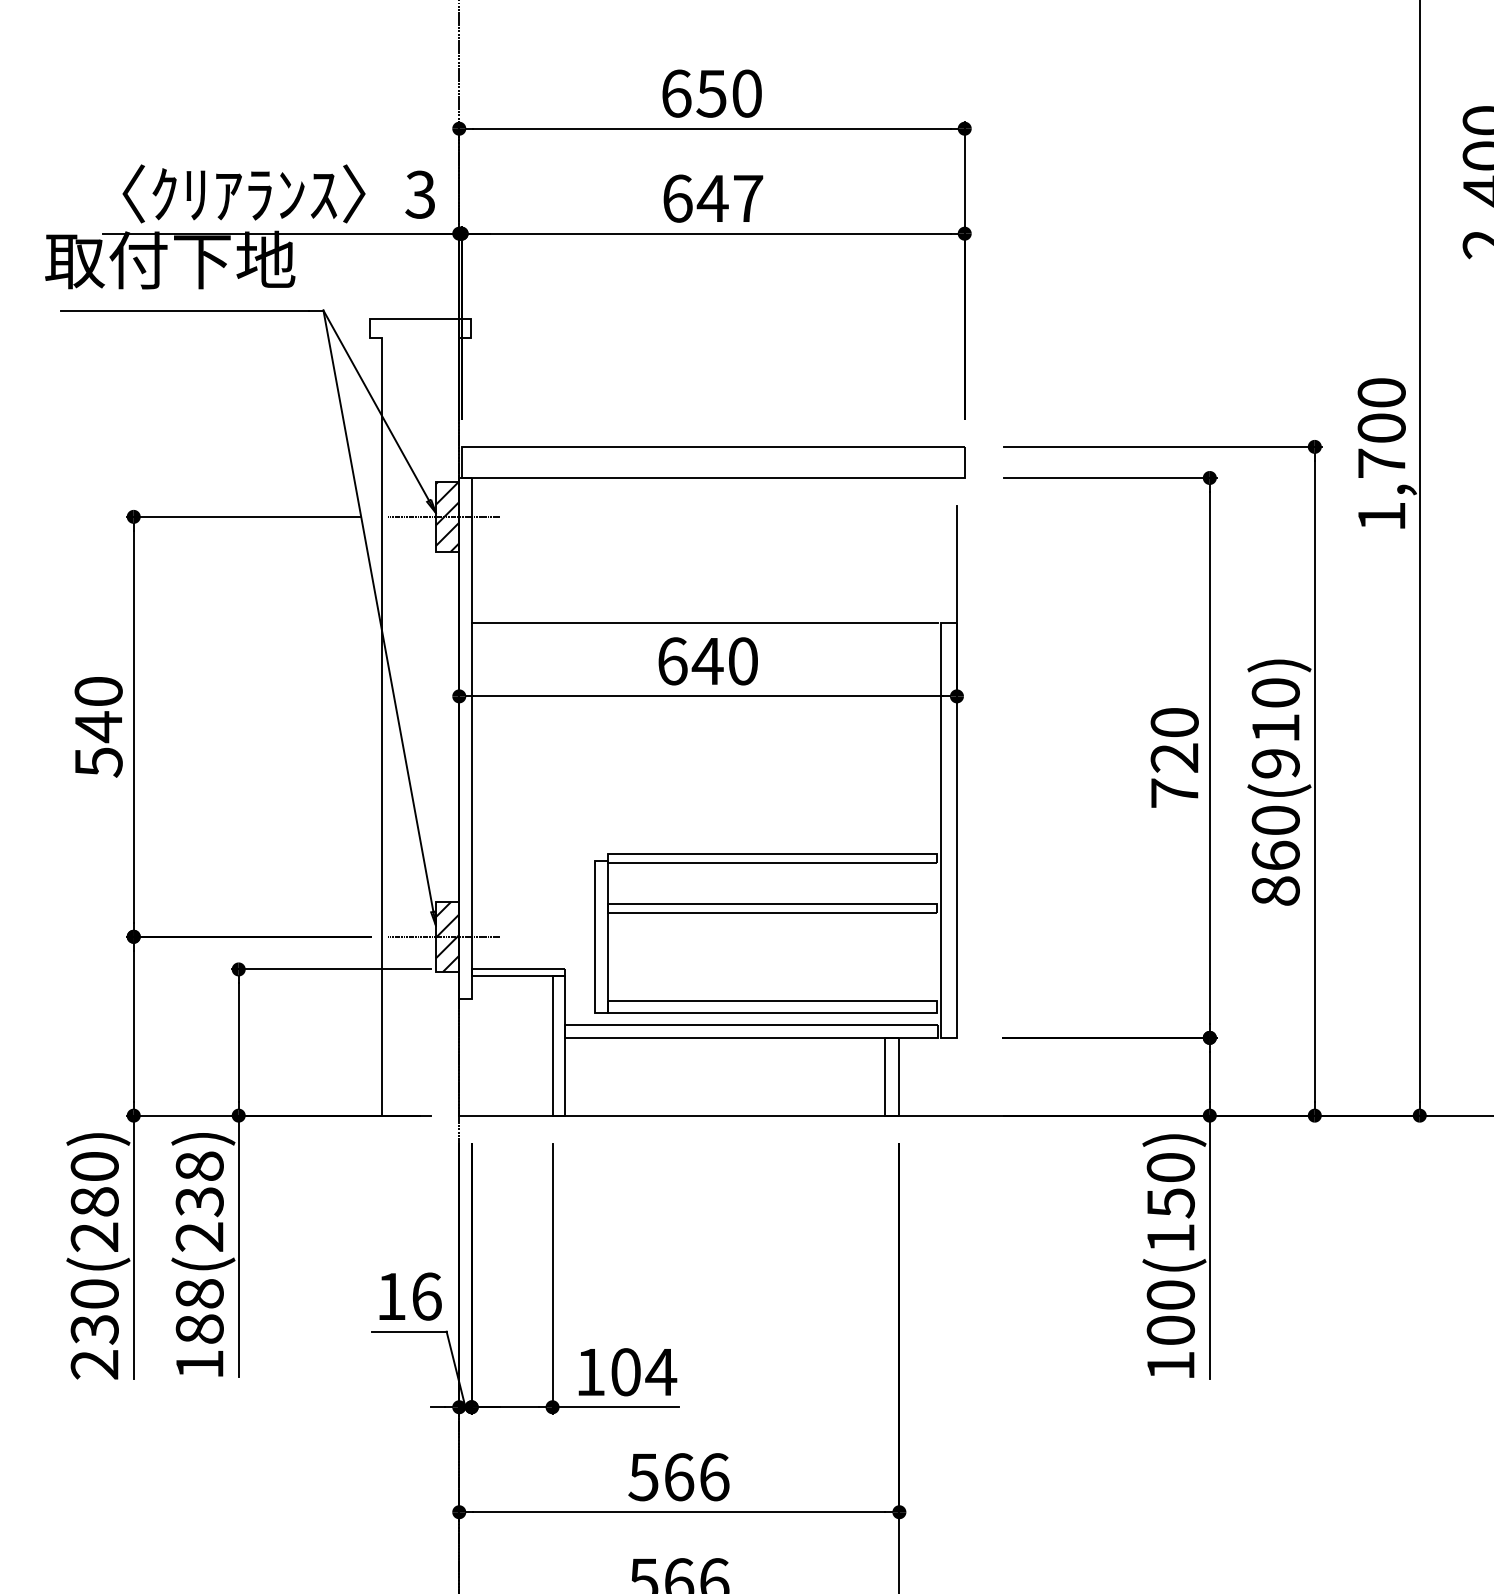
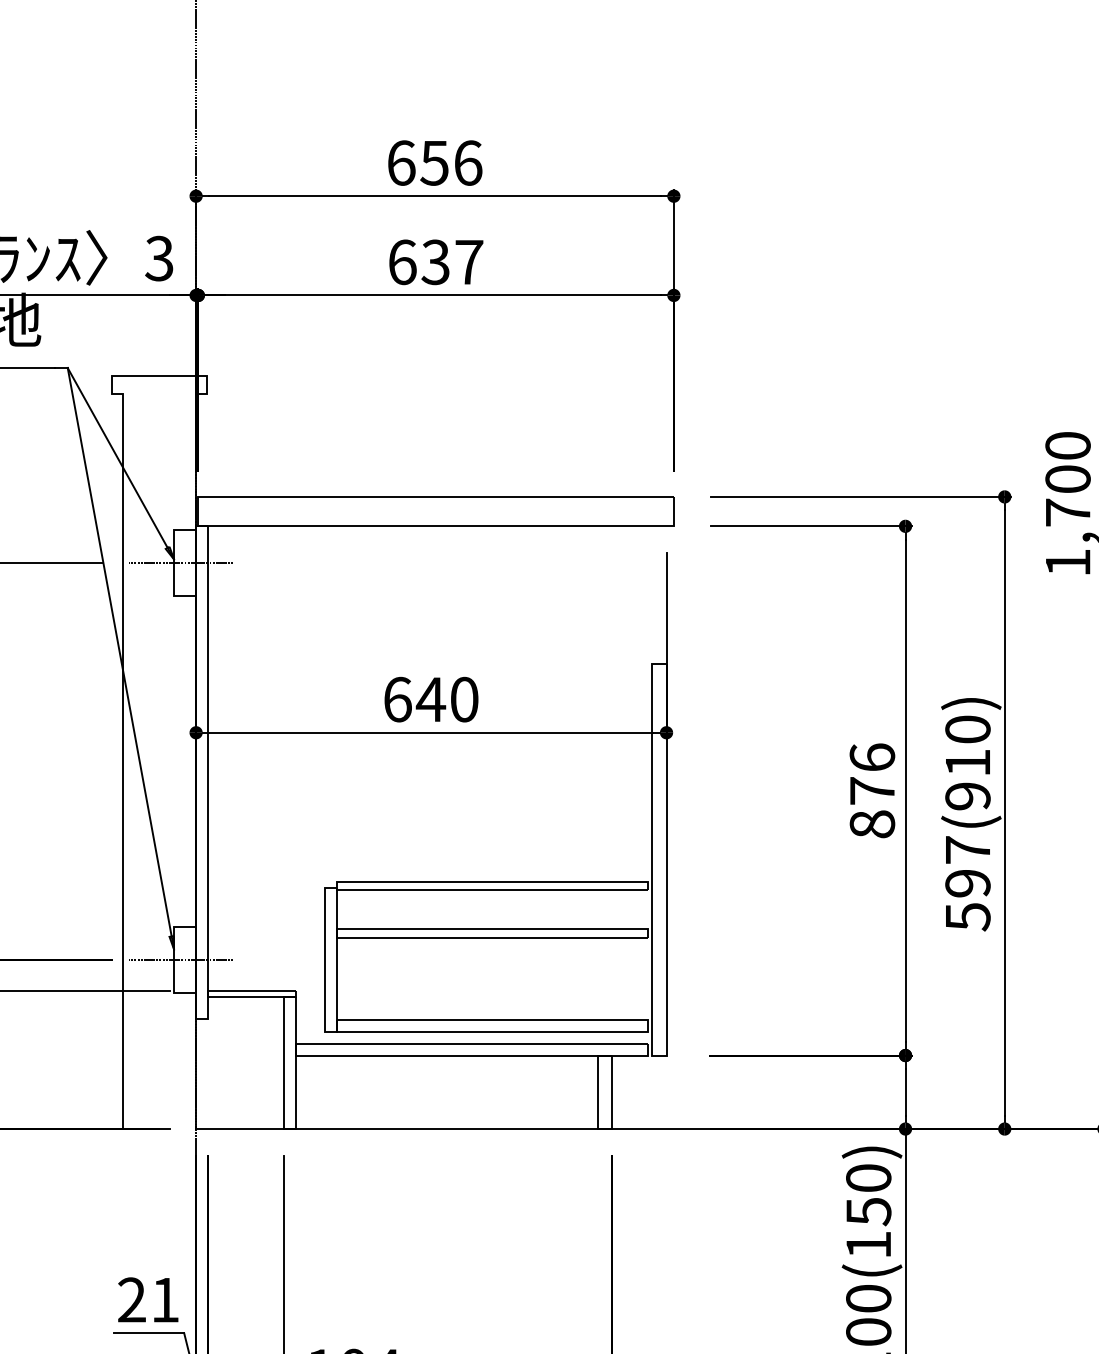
text: (747, 93) -> (468, 162), 650 -> 656
text: (712, 198) -> (435, 262), 647 -> 637
hatch: (447, 516) -> (184, 562), removed
line: (704, 622) -> (427, 662), removed
text: (1174, 757) -> (872, 790), 720 -> 876
text: (1275, 855) -> (967, 883), 860(910) -> 597(910)
hatch: (447, 936) -> (184, 959), removed
text: (408, 1296) -> (148, 1299), 16 -> 21

